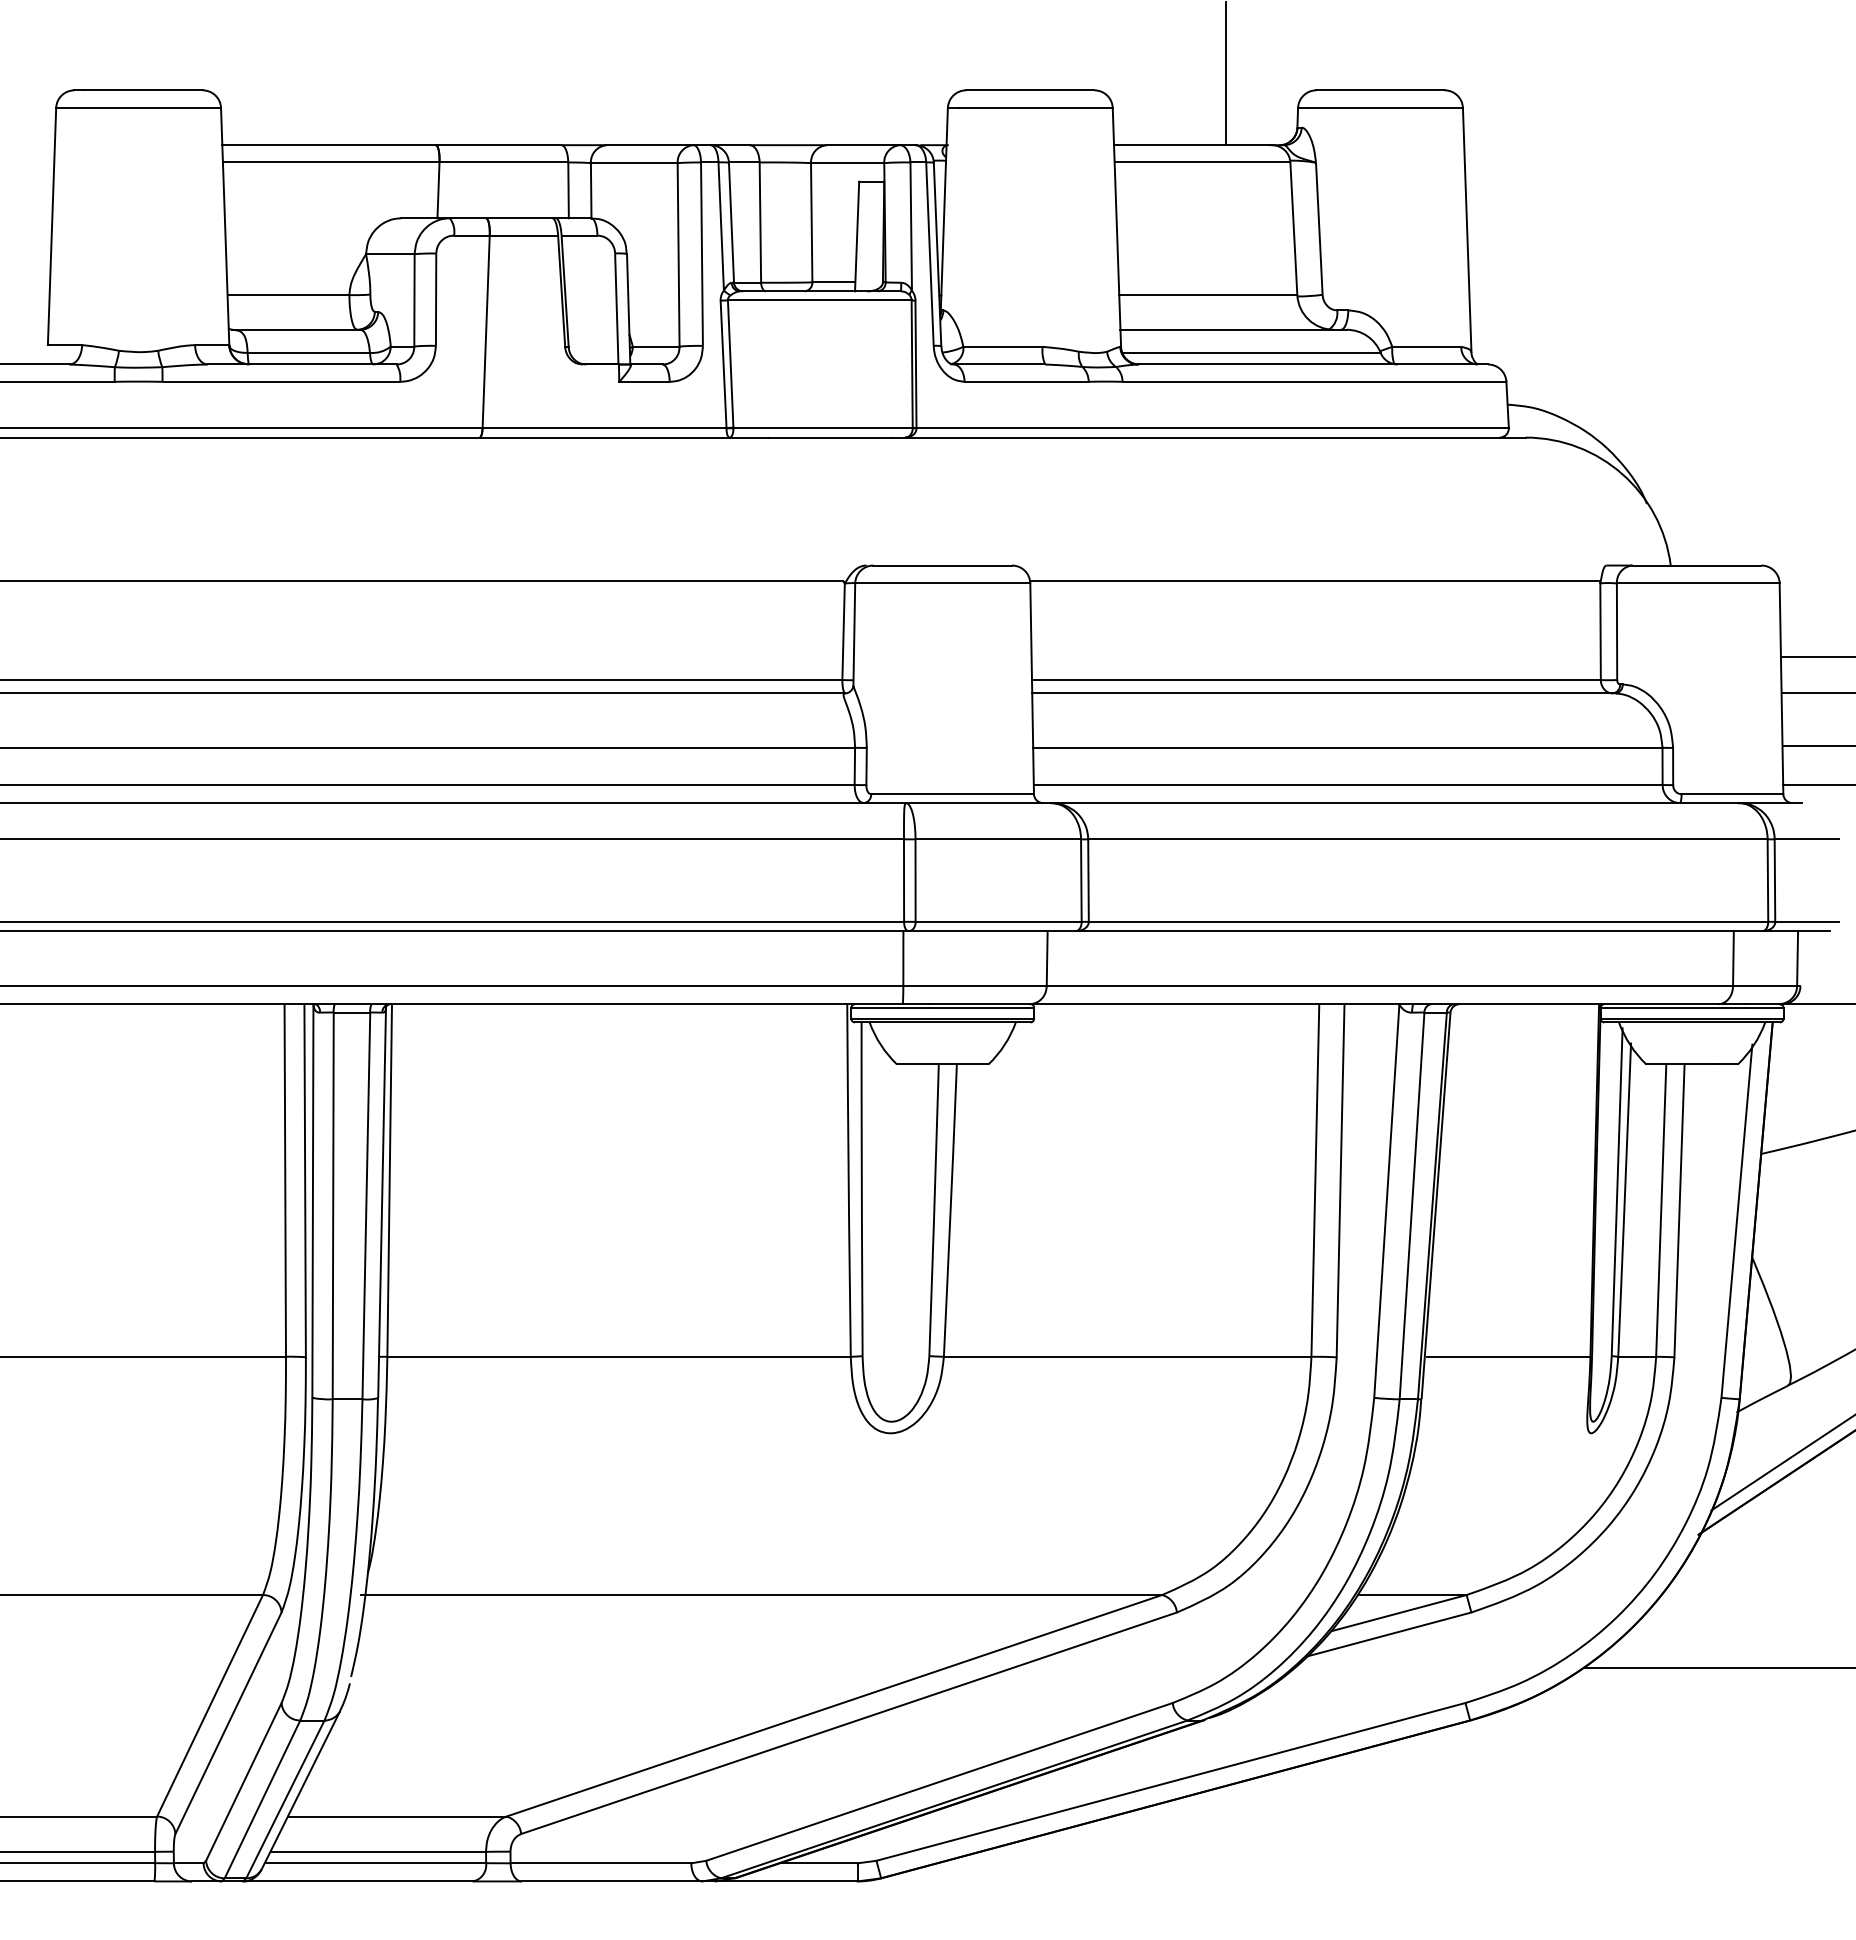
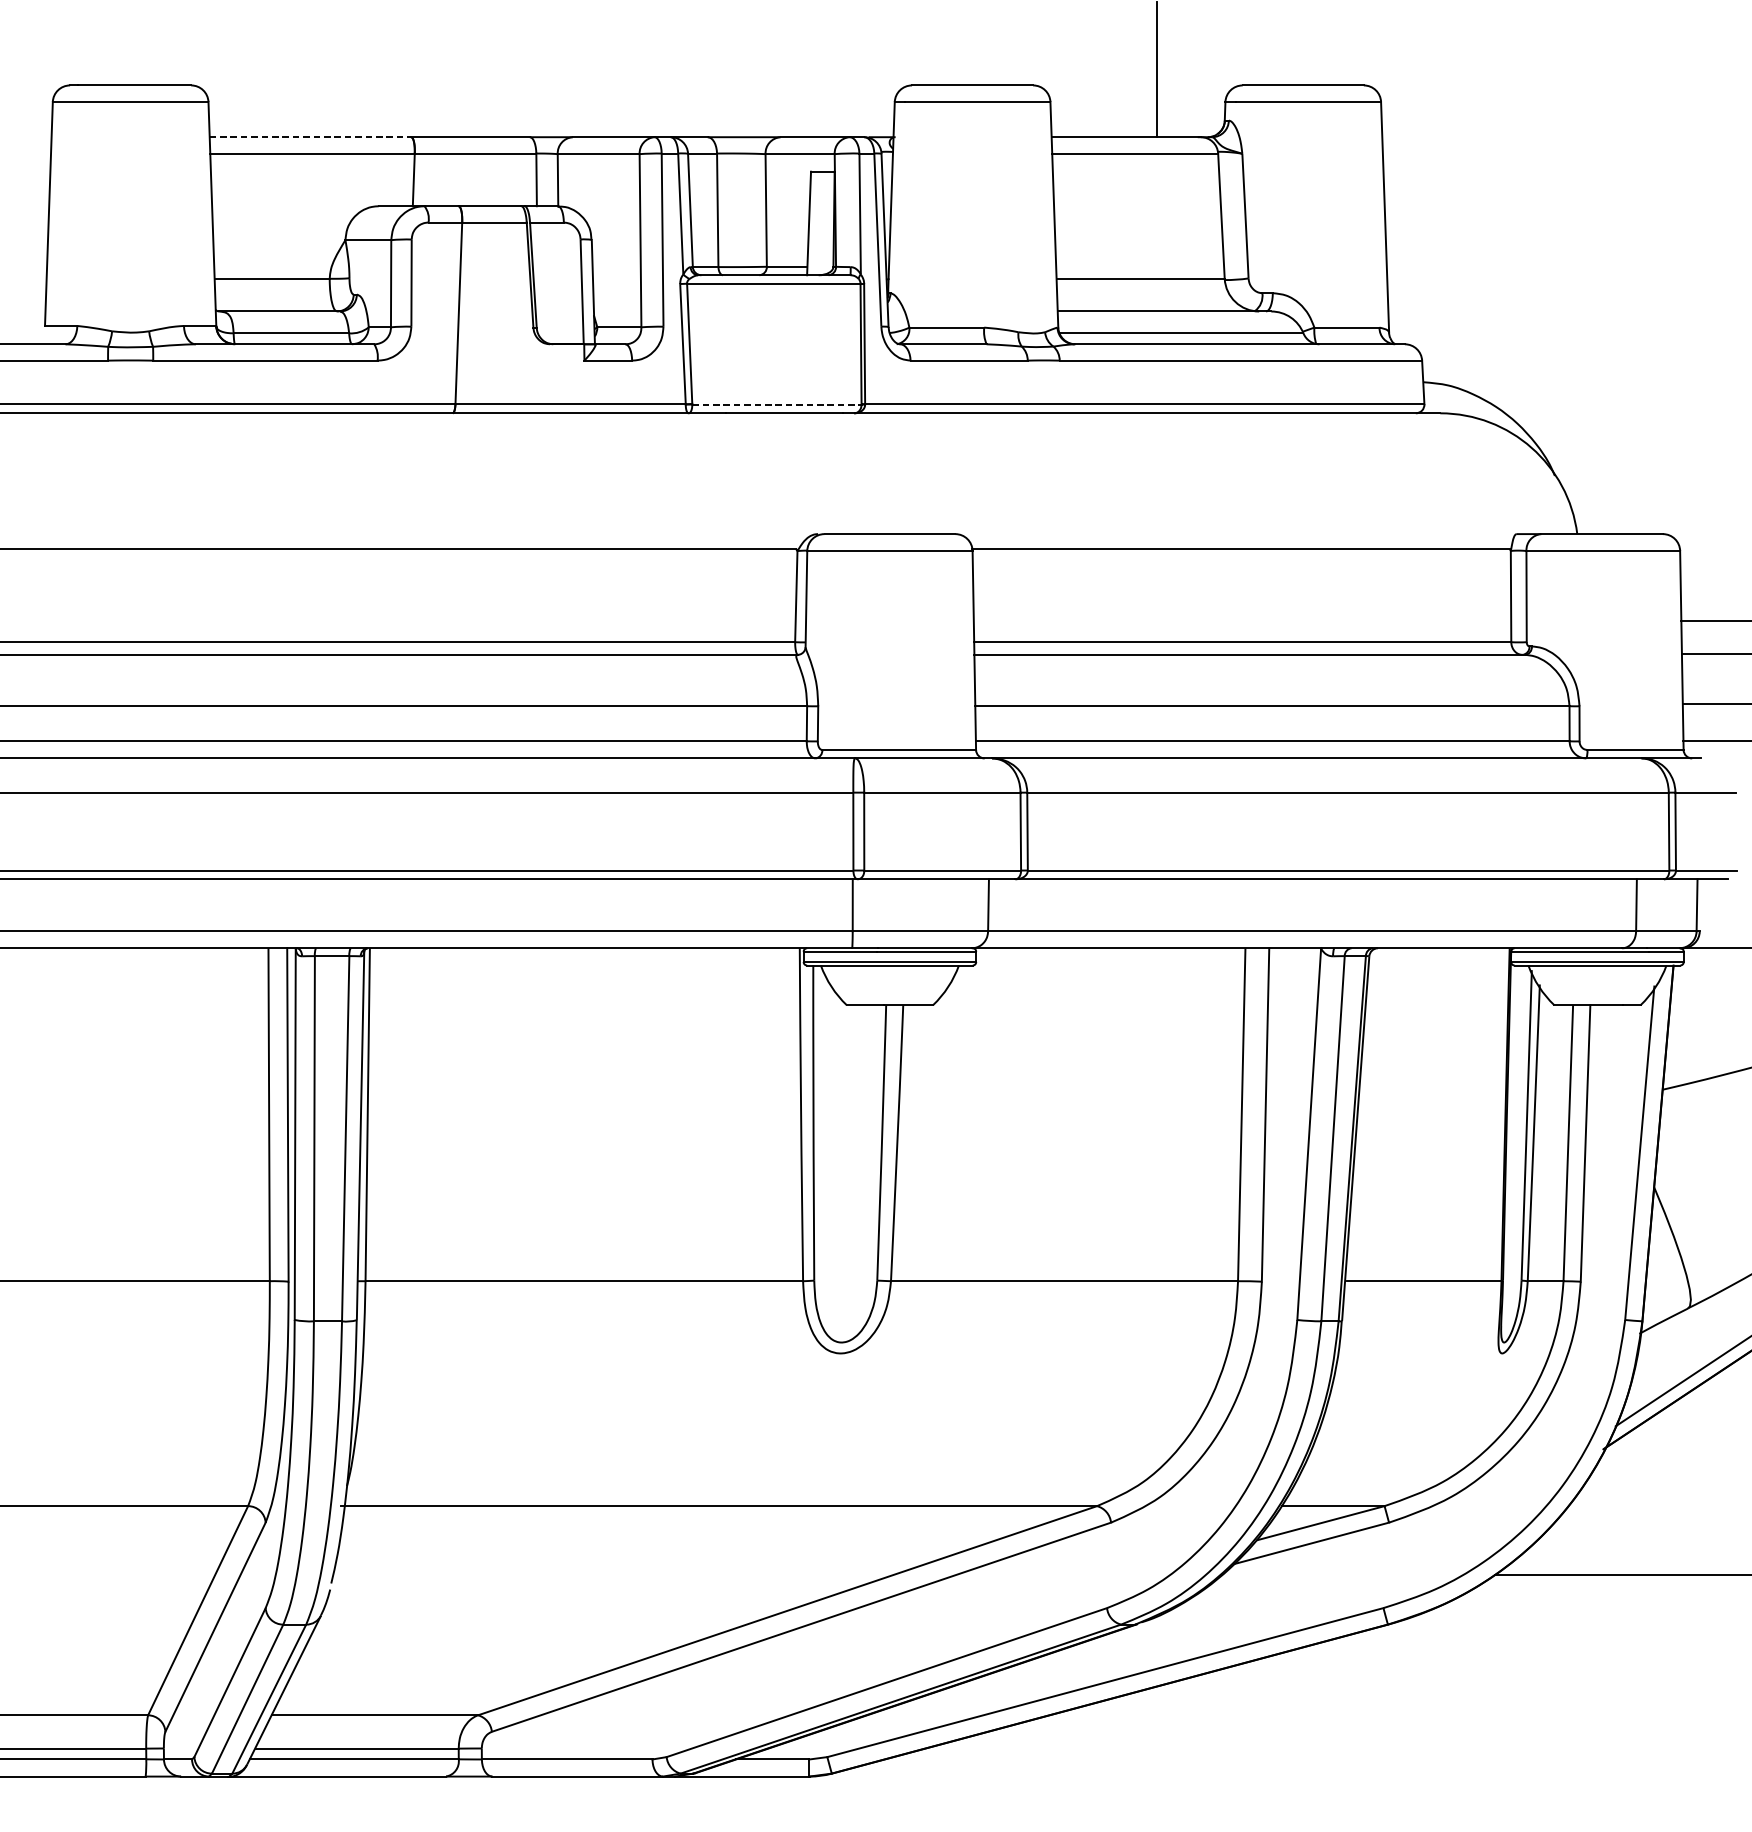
line: (329, 145) -> (310, 137), solid -> dashed
line: (823, 428) -> (777, 404), solid -> dashed

